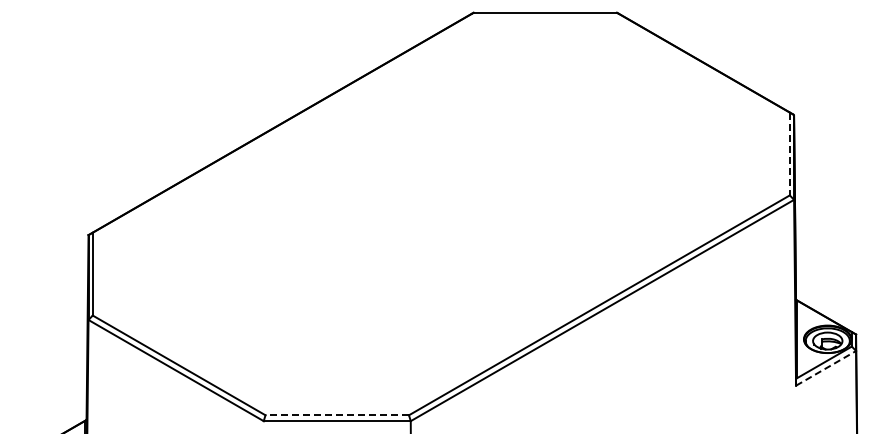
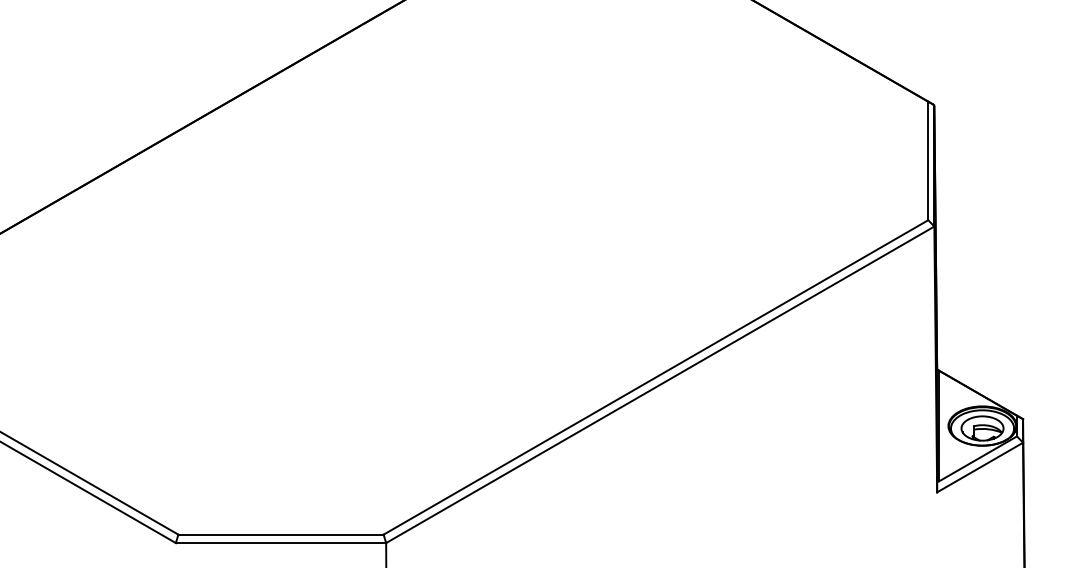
line: (789, 154) -> (927, 161), dashed -> solid
line: (826, 368) -> (980, 467), dashed -> solid
line: (337, 415) -> (281, 534), dashed -> solid

